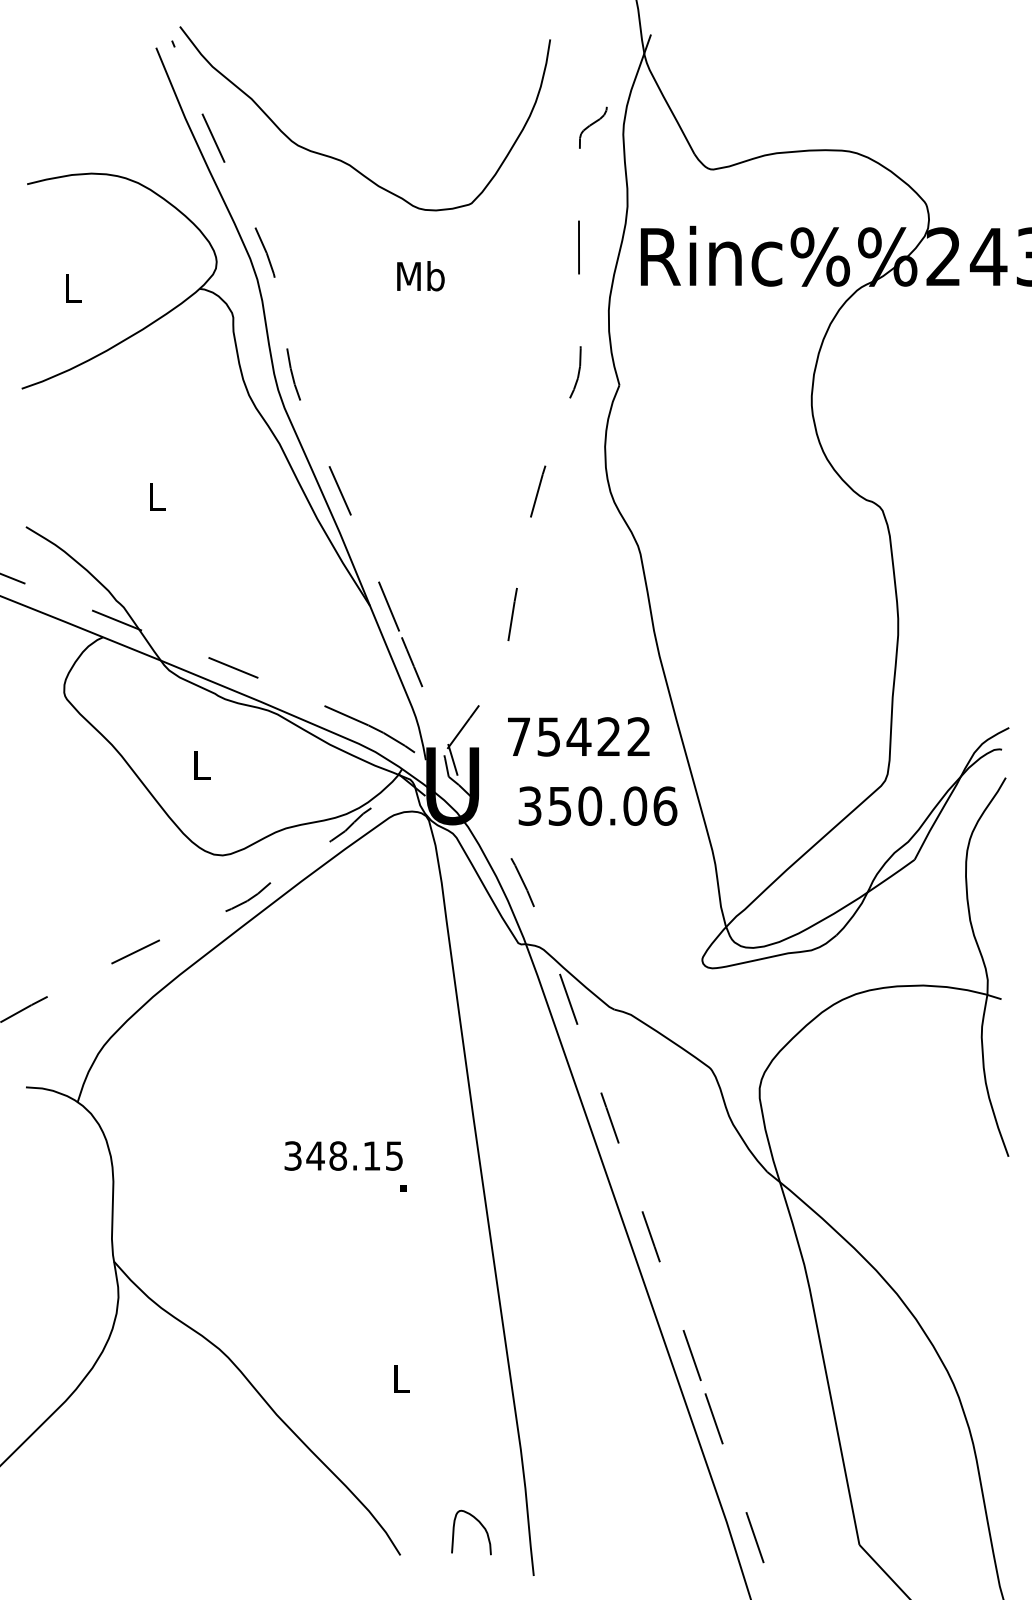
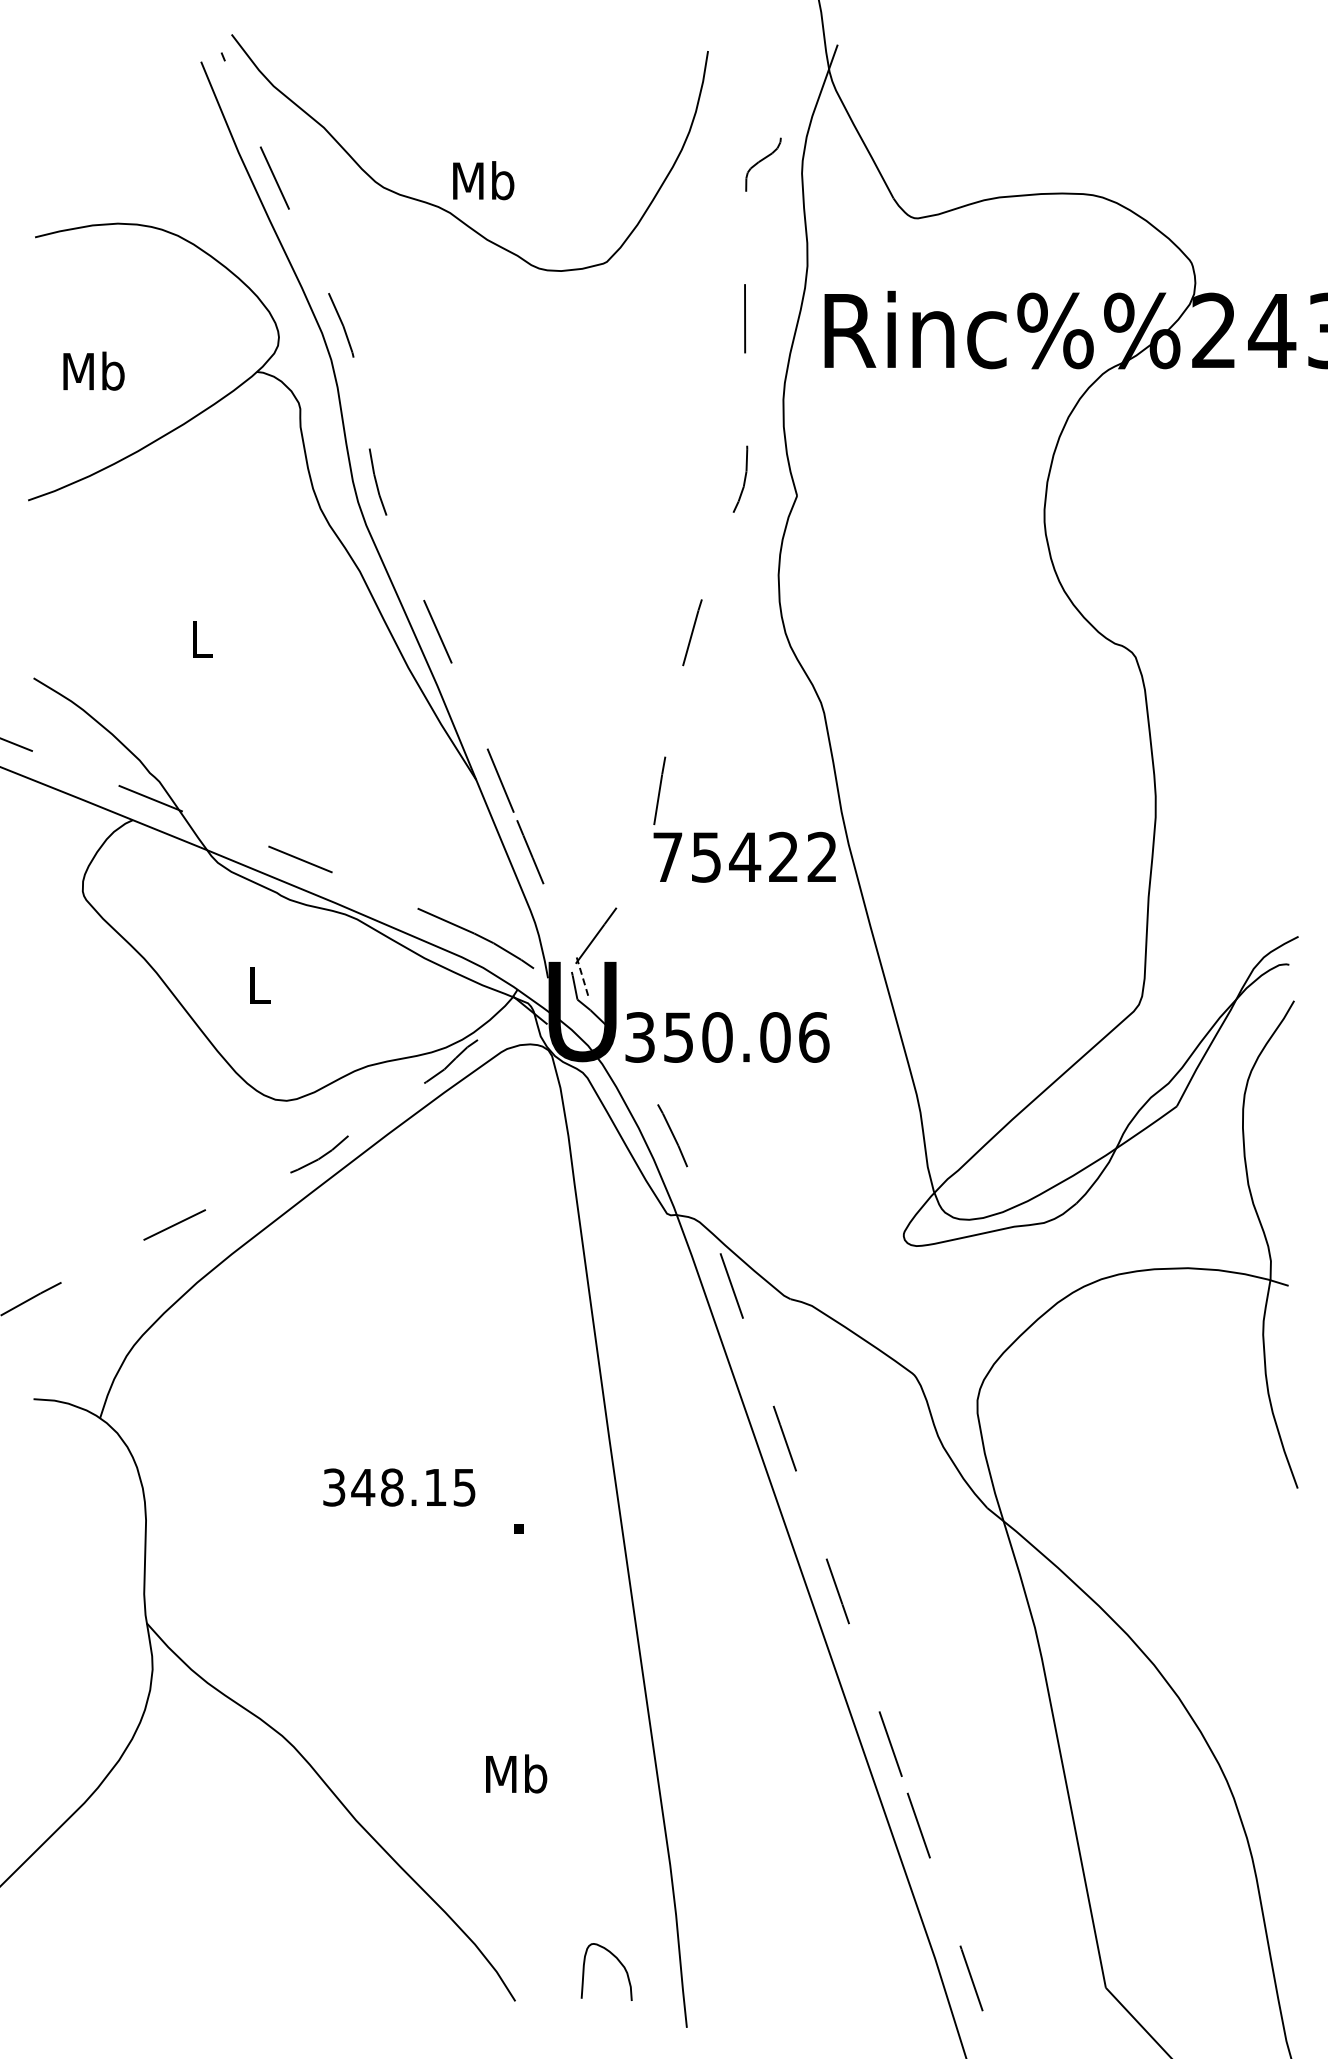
text: (420, 276) -> (483, 180), moved
text: (72, 287) -> (93, 370), L -> Mb
text: (578, 736) -> (744, 856), moved
line: (453, 760) -> (583, 978), solid -> dashed
text: (598, 806) -> (727, 1037), moved
text: (343, 1156) -> (399, 1487), moved
text: (401, 1378) -> (516, 1773), L -> Mb

